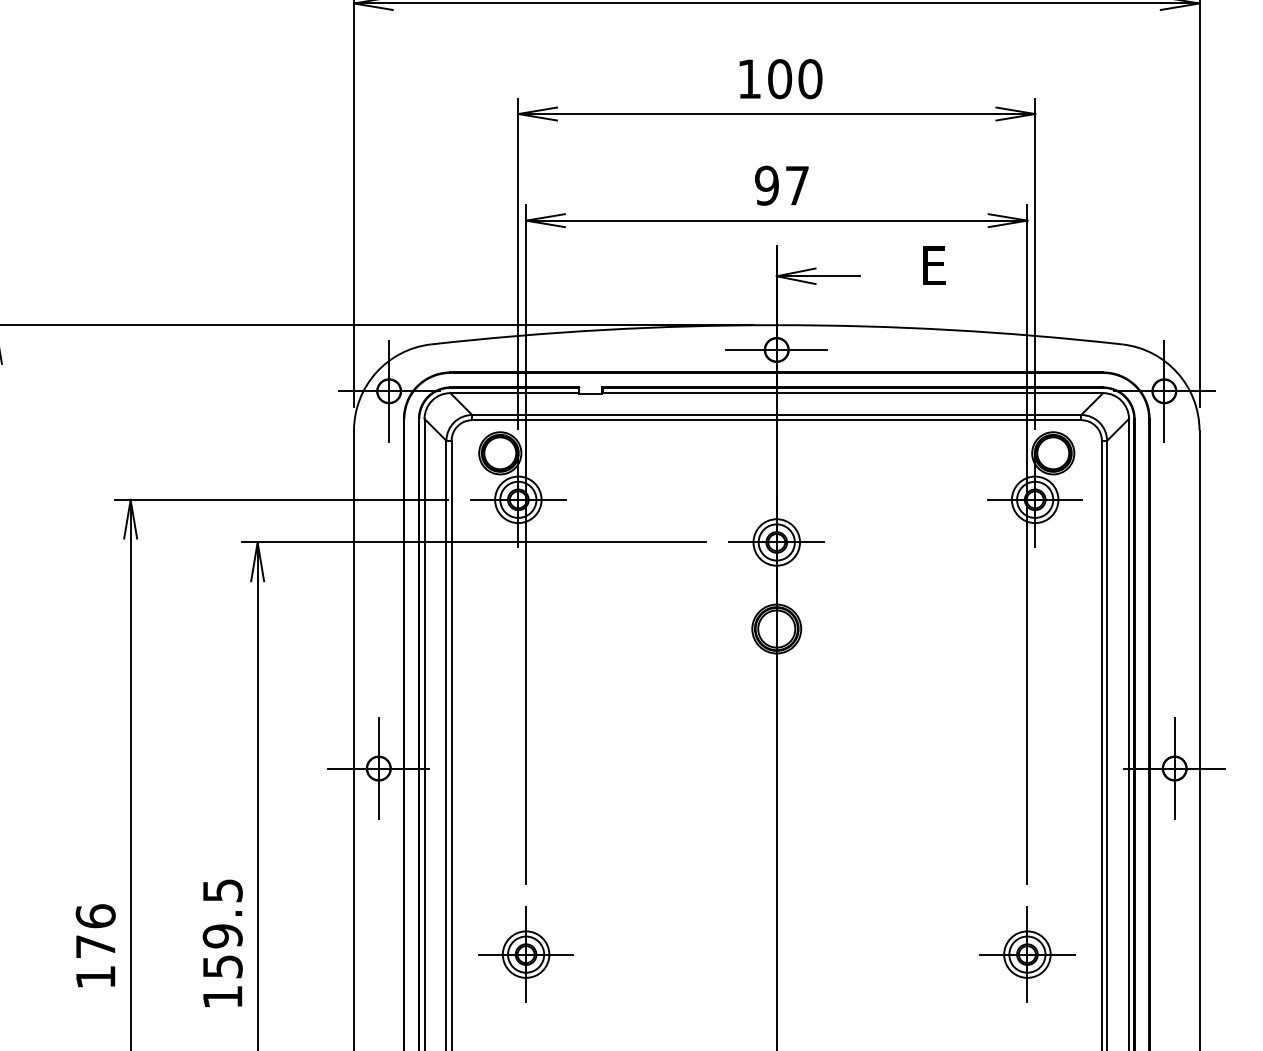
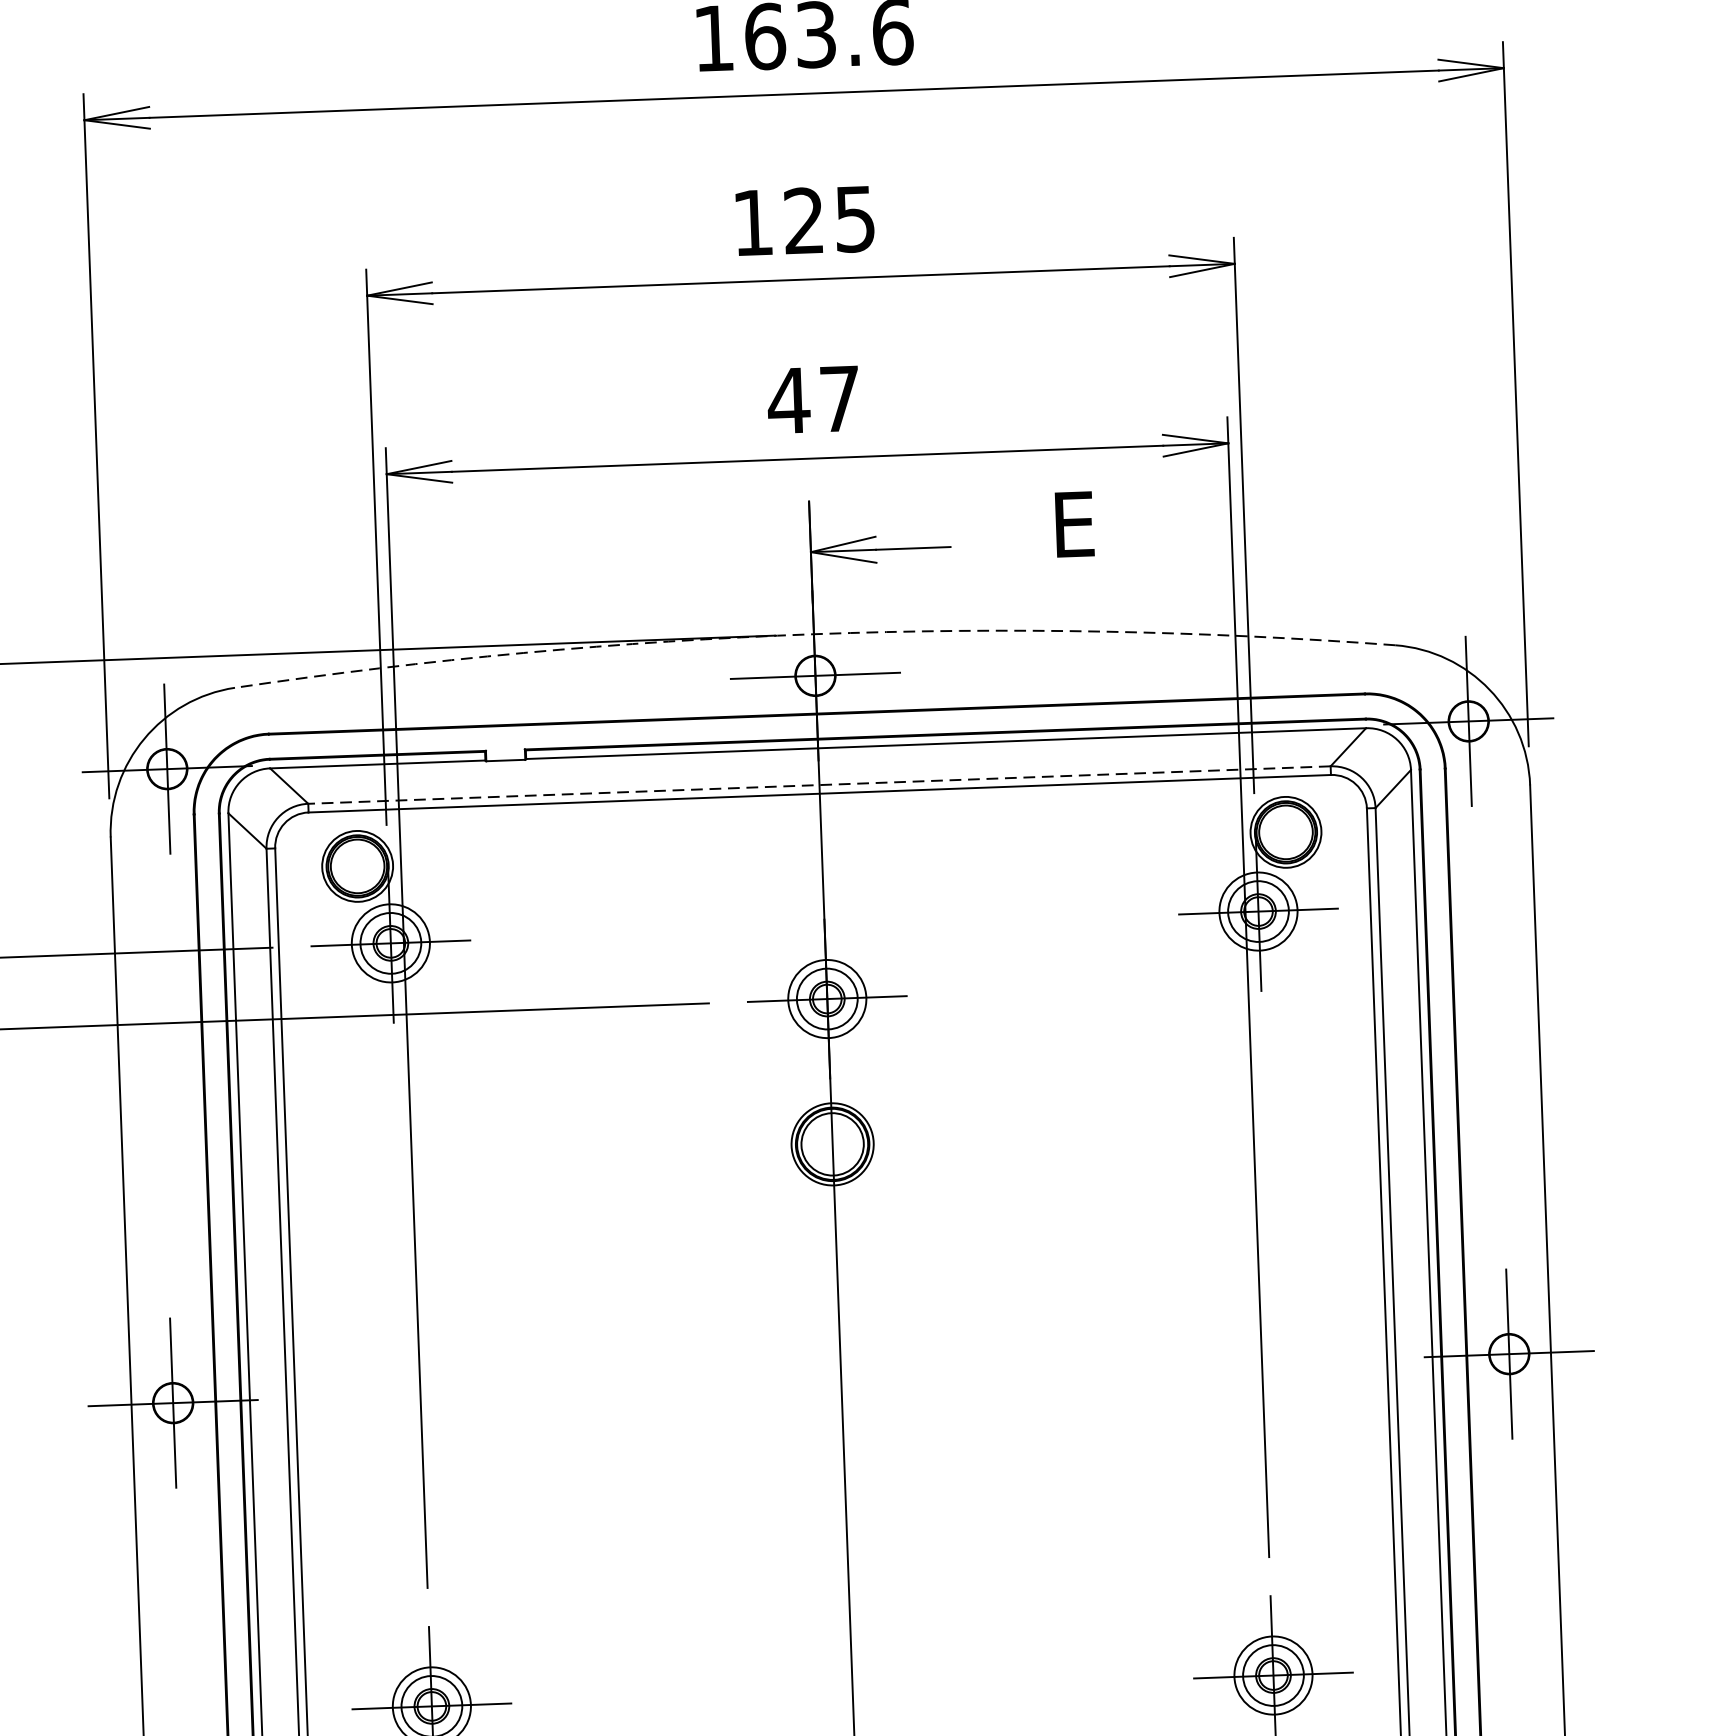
text: (795, 79) -> (830, 220), 100 -> 125
text: (766, 185) -> (788, 400), 97 -> 47
arc: (776, 325) -> (813, 634), solid -> dashed
line: (776, 415) -> (819, 785), solid -> dashed

